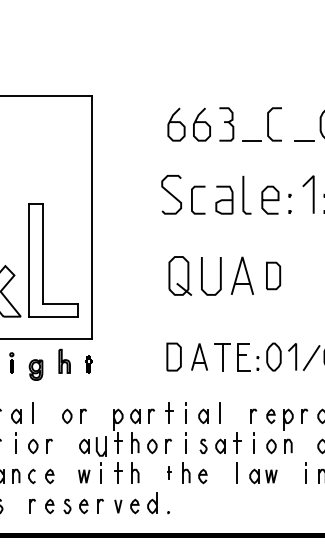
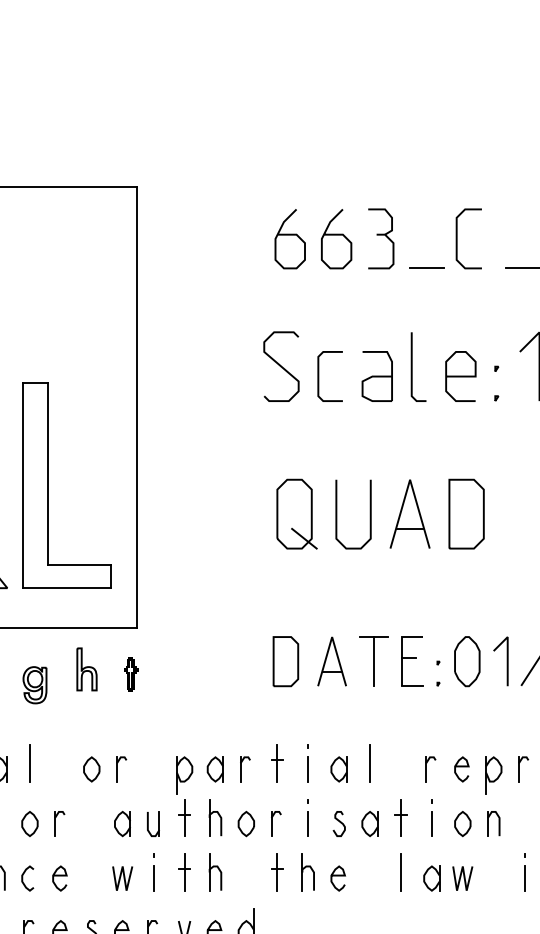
part: (273, 275) -> (466, 513), size x1.43
part: (101, 446) -> (153, 824), size x0.71
part: (169, 472) -> (277, 871), size x1.67

